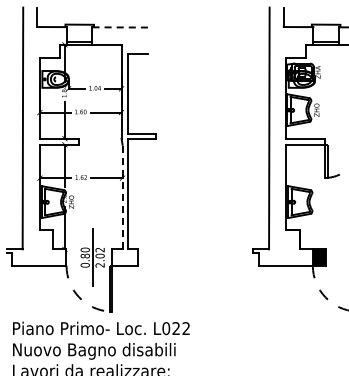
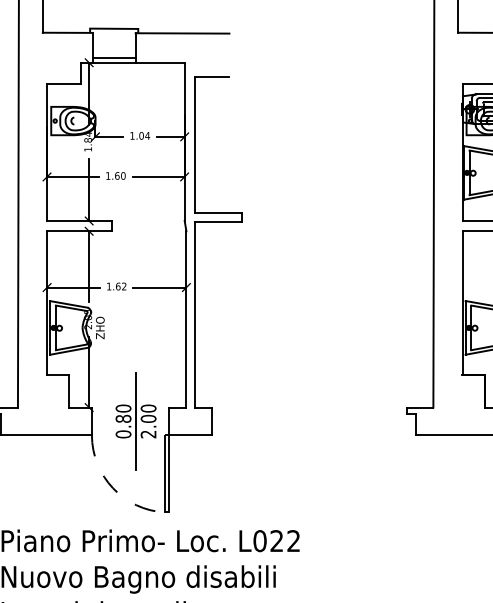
line: (120, 27) -> (182, 33), dashed -> solid
line: (122, 196) -> (186, 318), dashed -> solid
text: (99, 249) -> (147, 407), 2.02 -> 2.00

